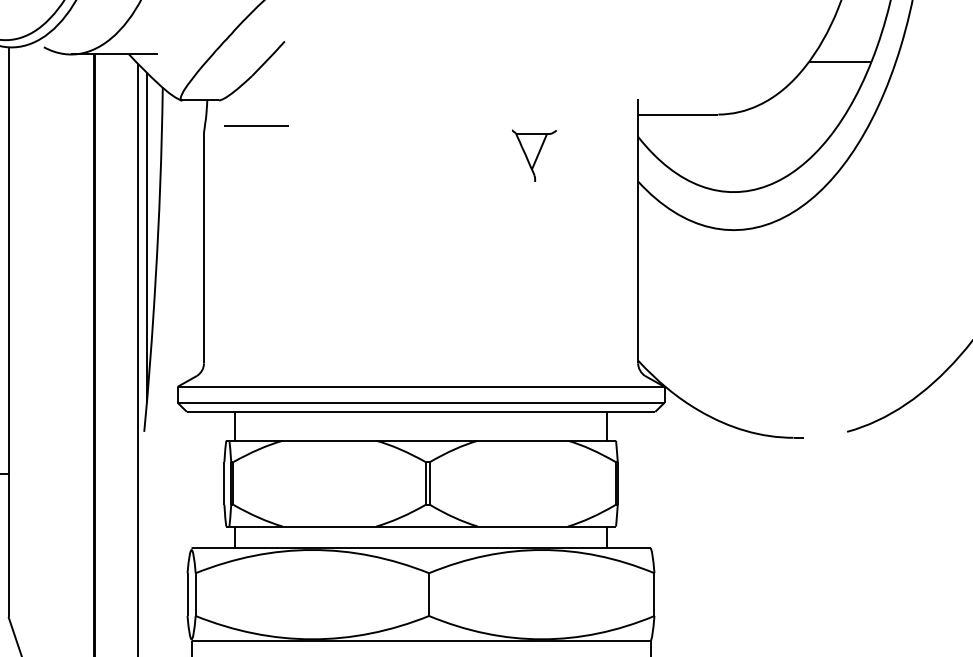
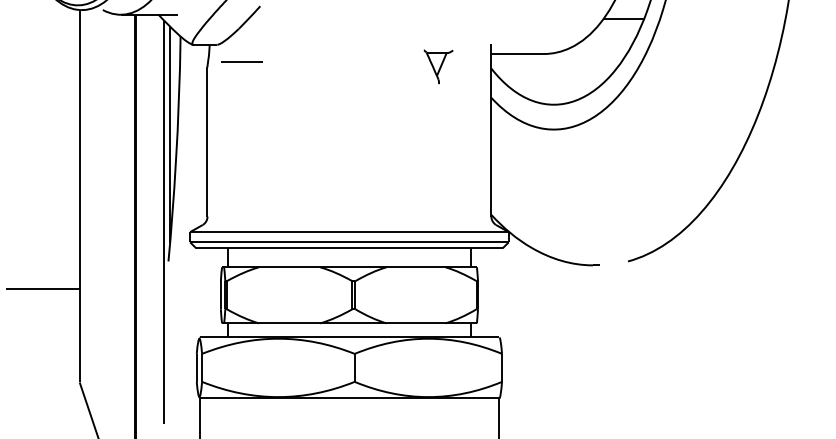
part: (534, 155) -> (438, 66), moved

